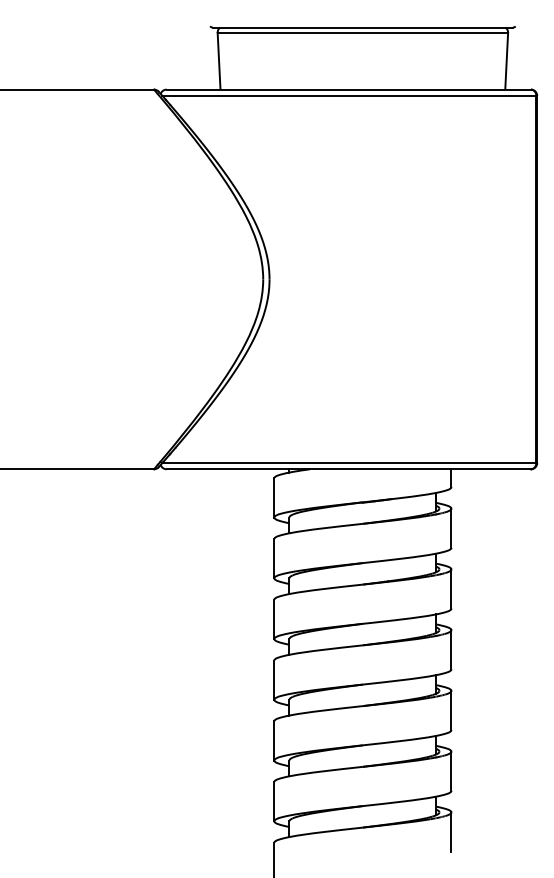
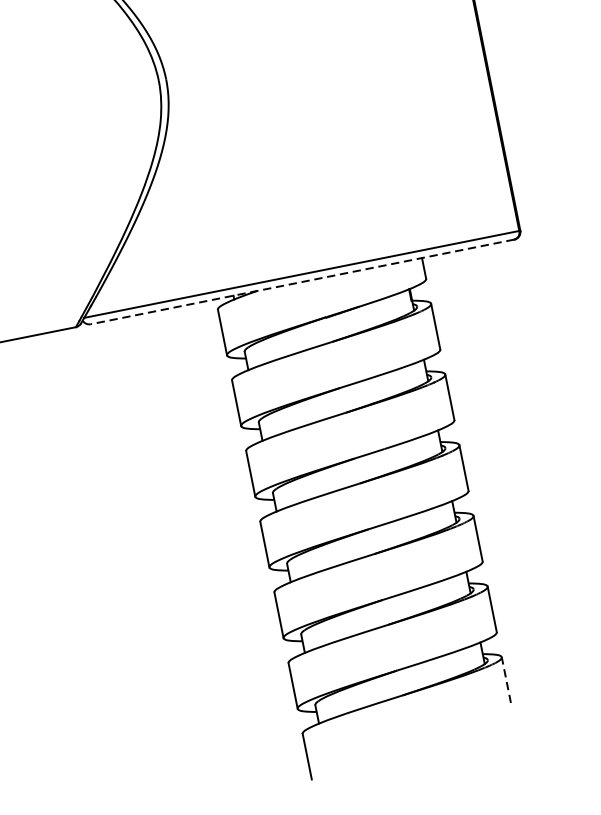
line: (348, 469) -> (302, 282), solid -> dashed
line: (451, 832) -> (506, 680), solid -> dashed

